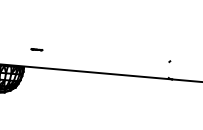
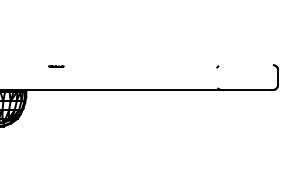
line: (37, 49) -> (56, 66), moved

